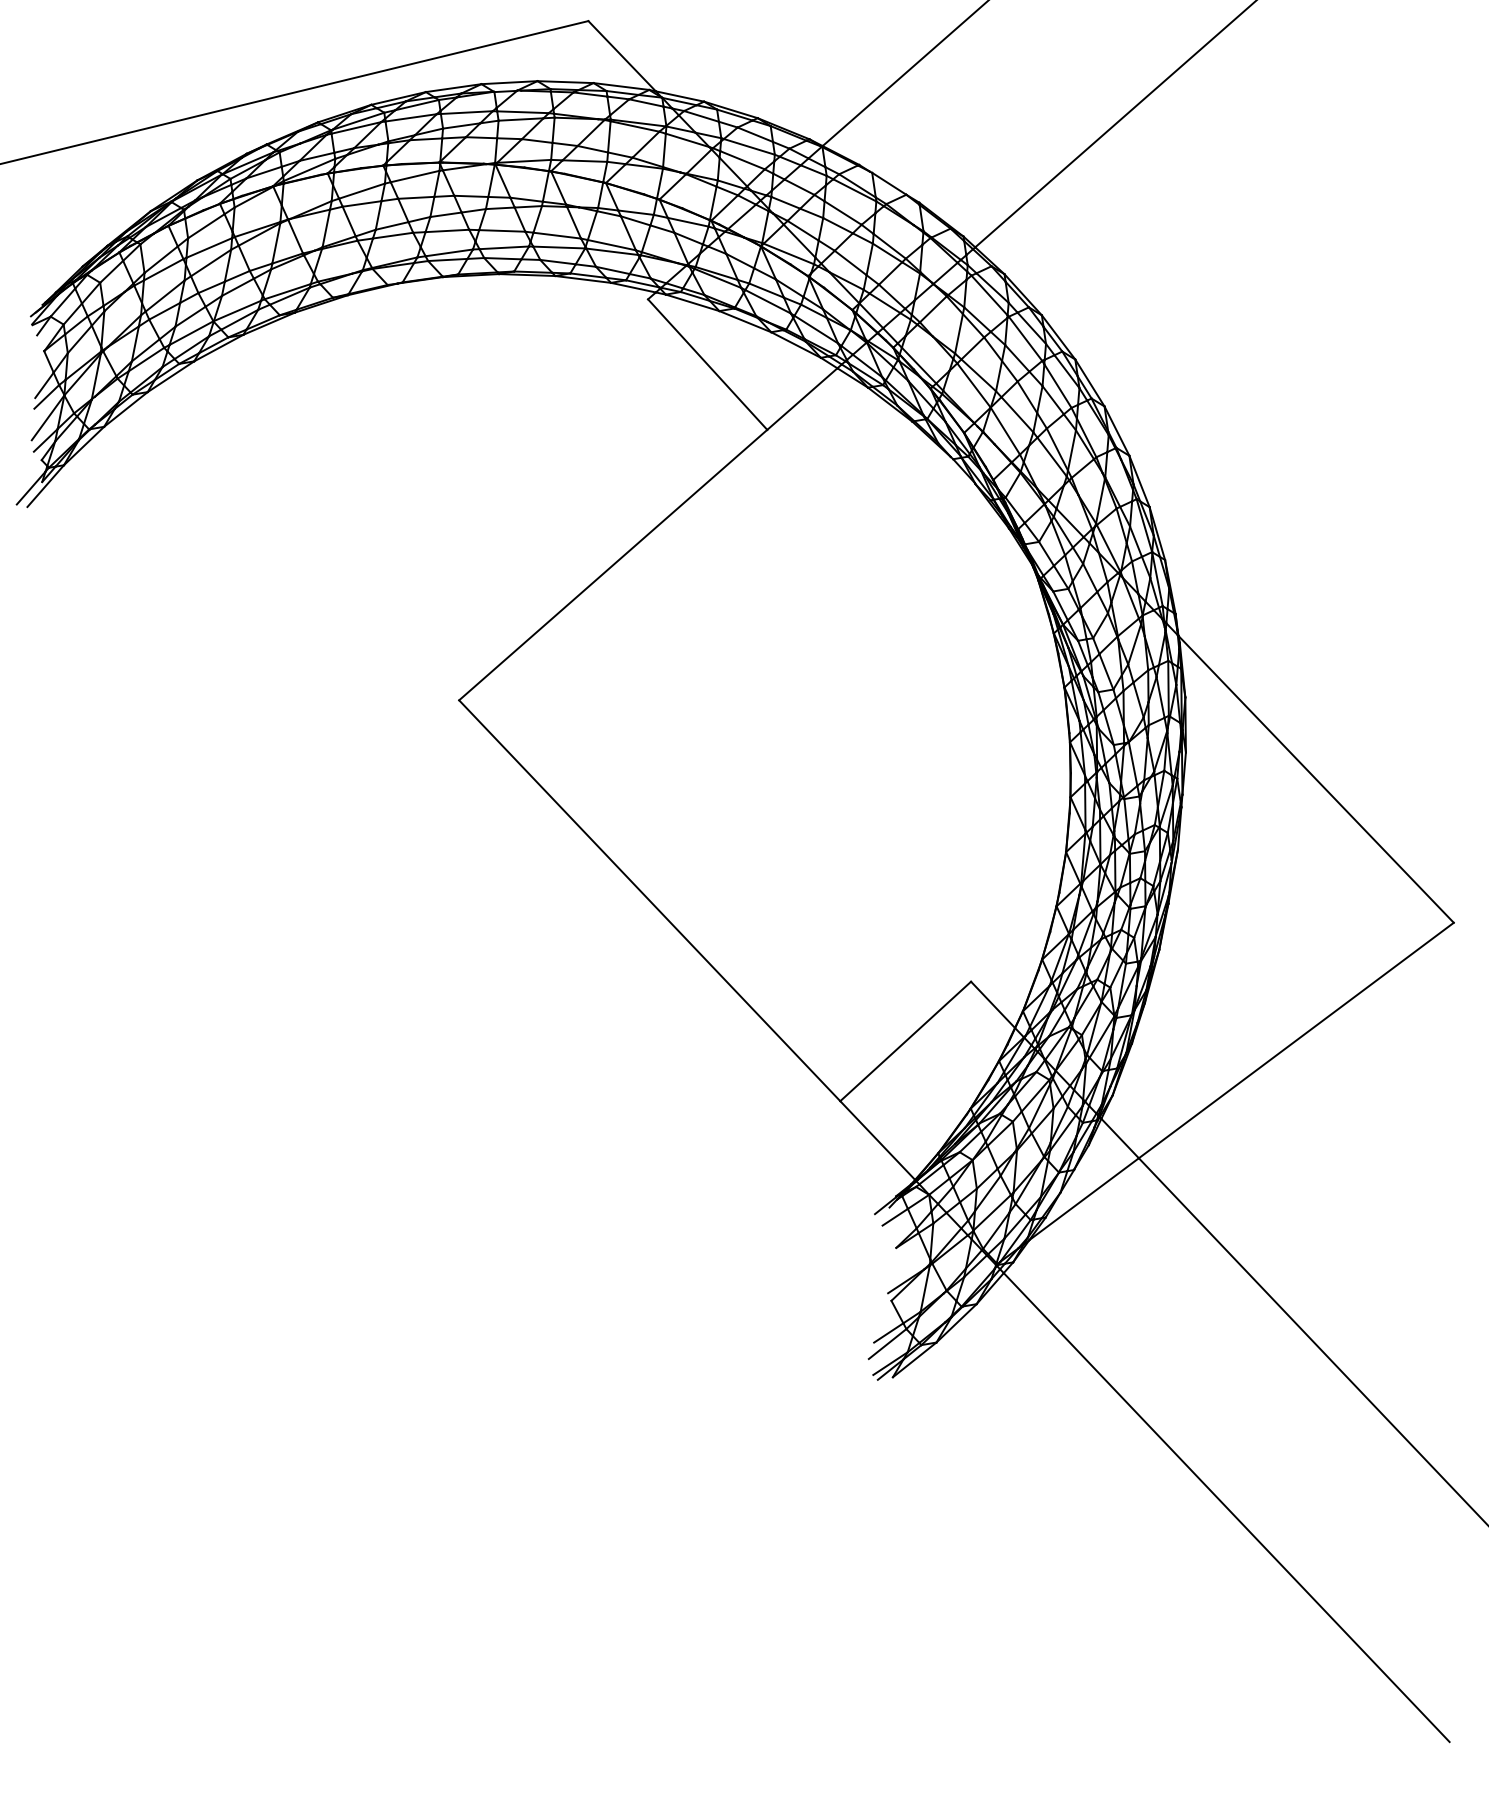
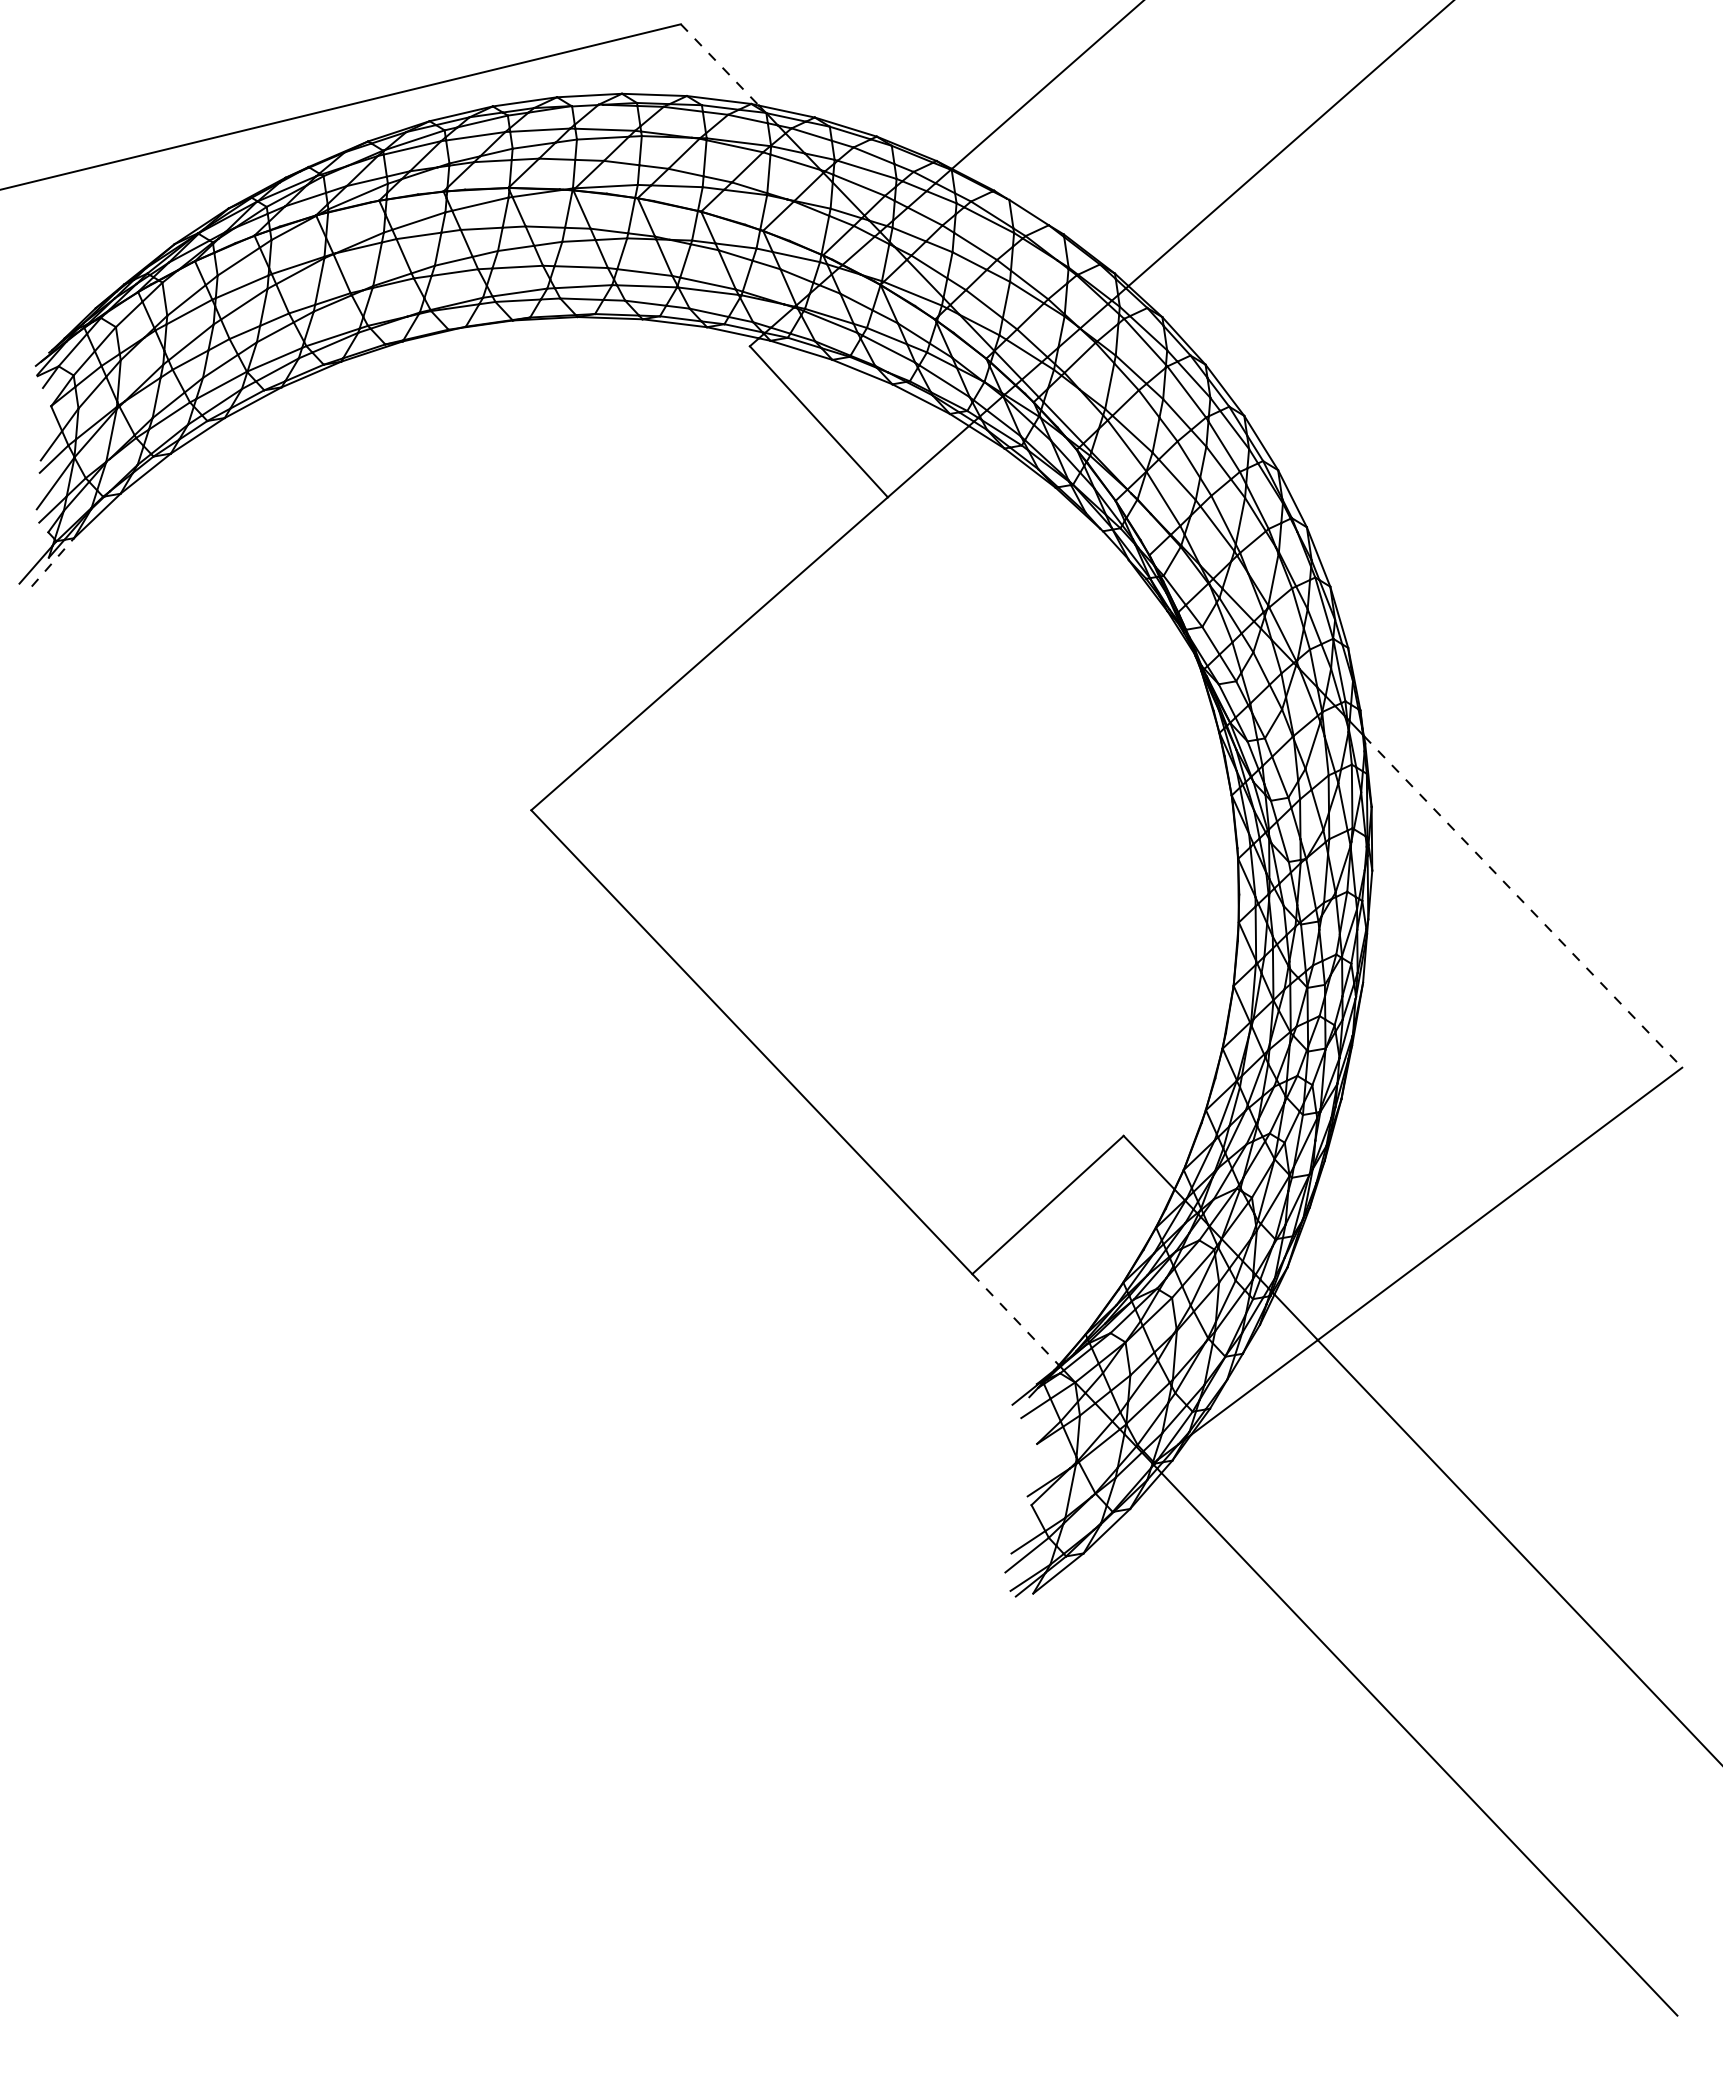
line: (622, 56) -> (720, 65), solid -> dashed
line: (46, 486) -> (53, 562), solid -> dashed
line: (1316, 779) -> (1523, 901), solid -> dashed
line: (877, 1140) -> (1015, 1319), solid -> dashed

